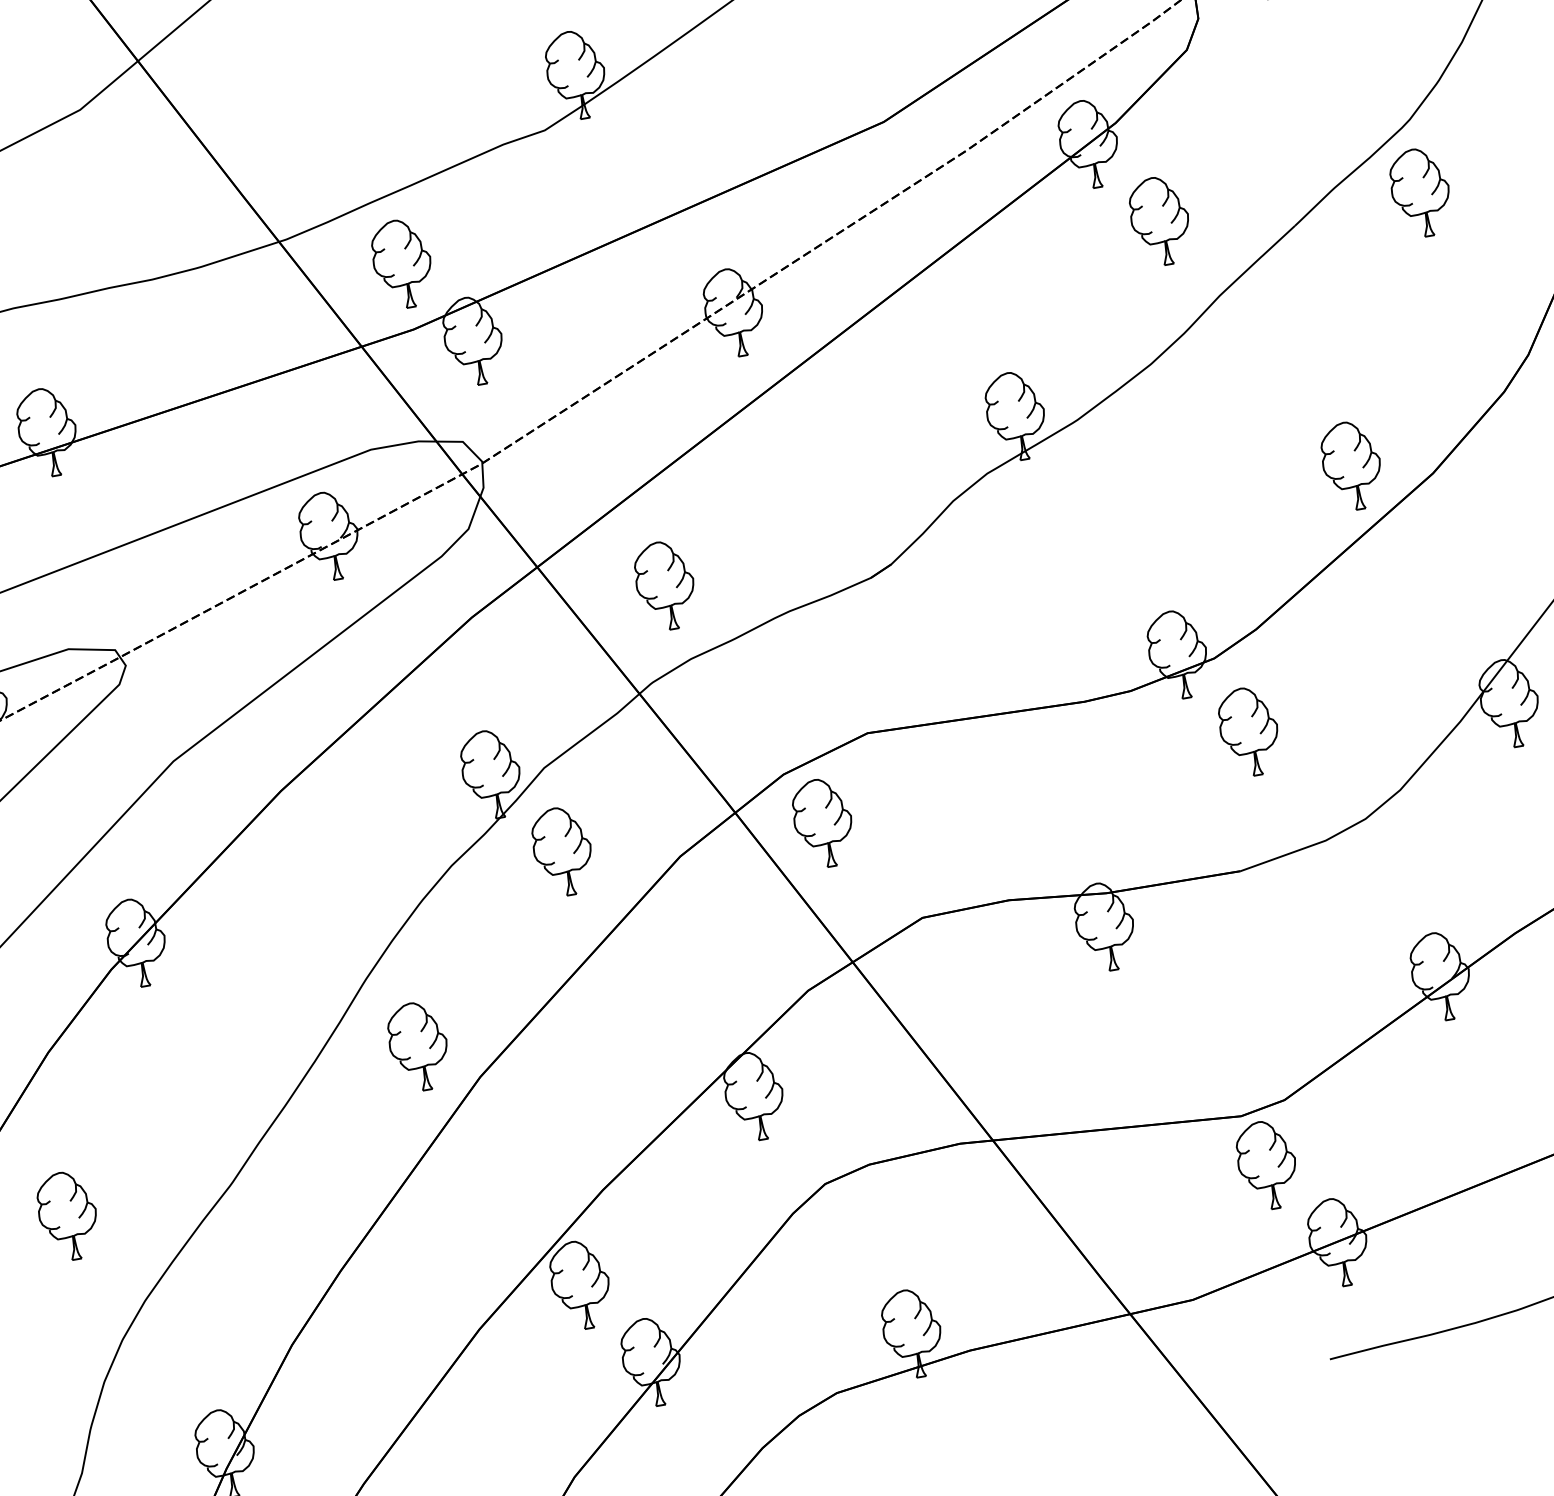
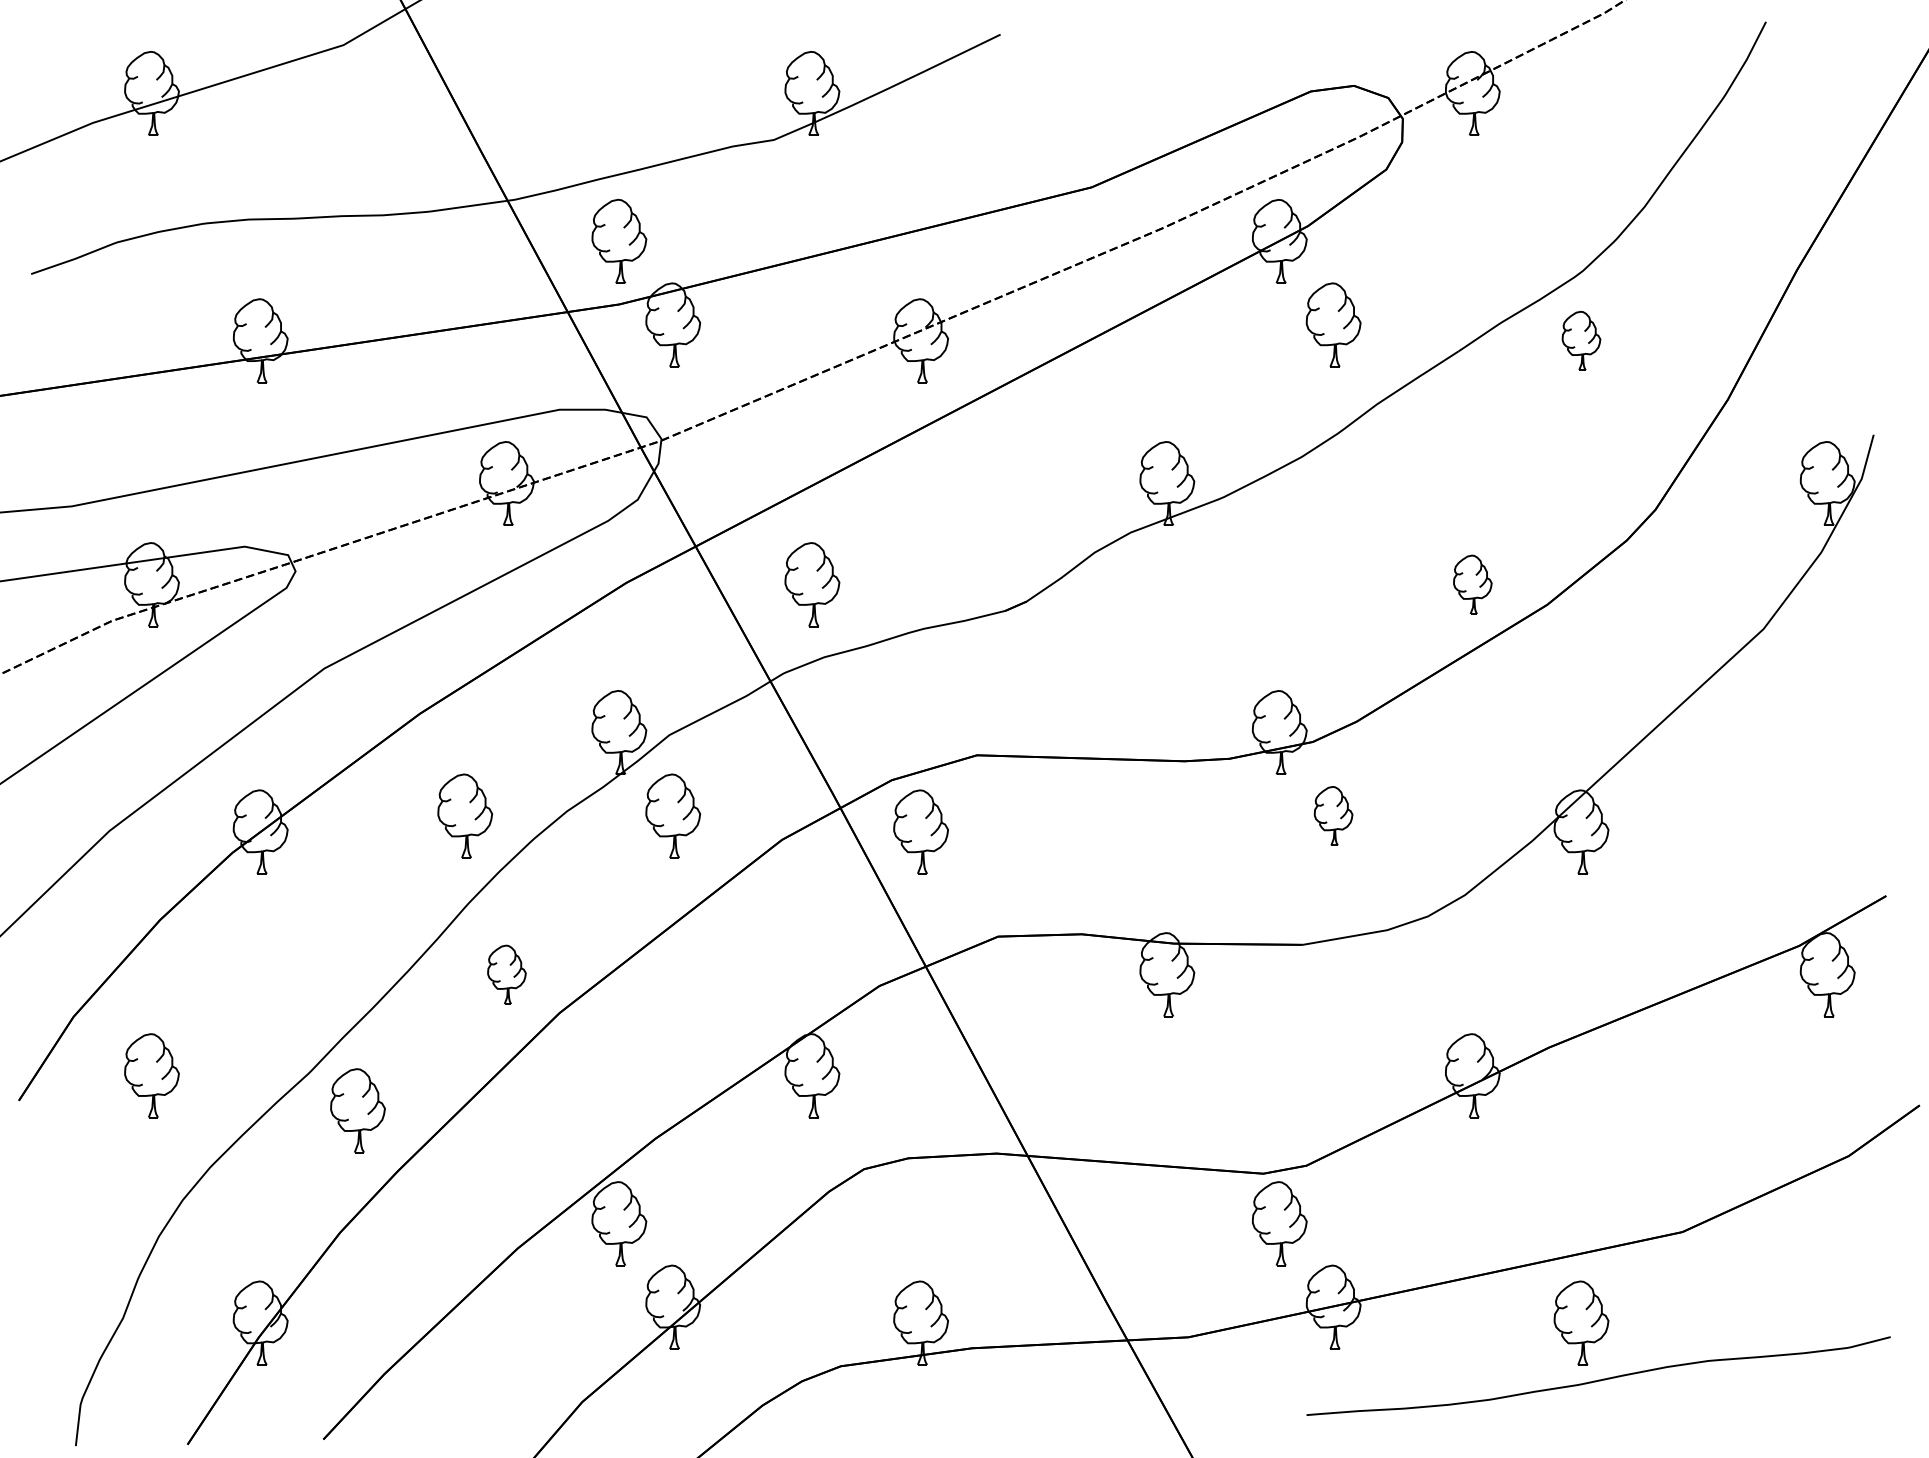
part: (1420, 192) -> (1581, 340), size x0.7
part: (1351, 465) -> (1472, 584), size x0.7
part: (1249, 731) -> (1333, 815), size x0.7
part: (345, 888) -> (464, 815), added
part: (418, 1046) -> (506, 974), size x0.7
part: (287, 1214) -> (357, 1110), added

